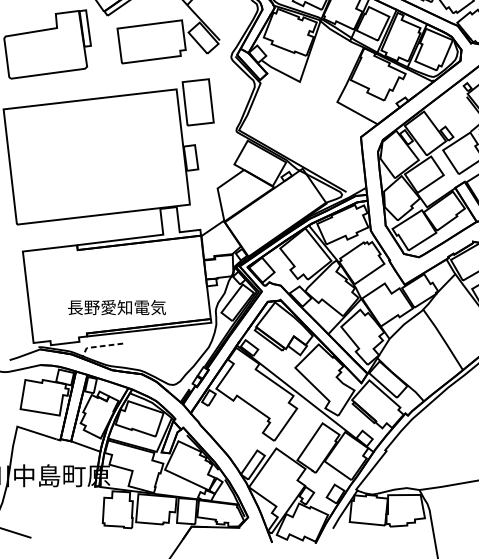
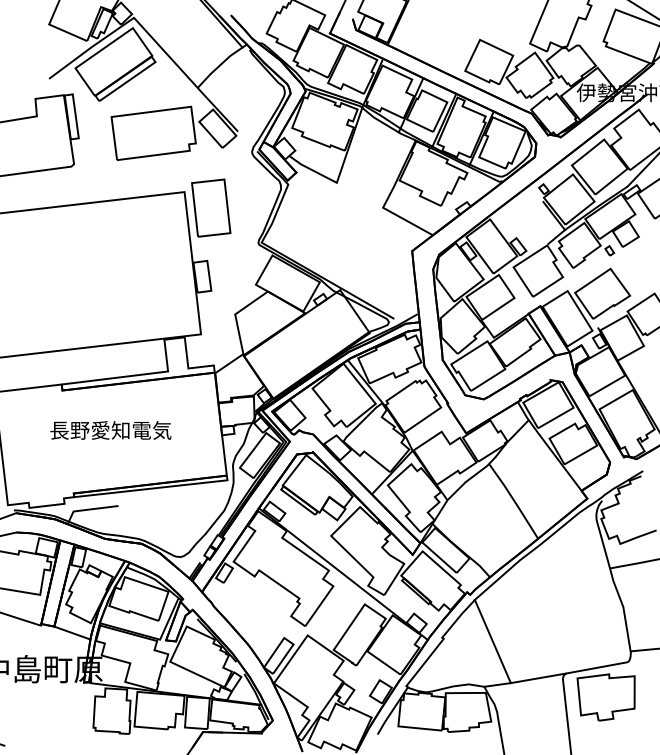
text: (116, 307) -> (110, 430), moved
line: (98, 346) -> (88, 509), dashed -> solid
line: (425, 453) -> (492, 641), added

